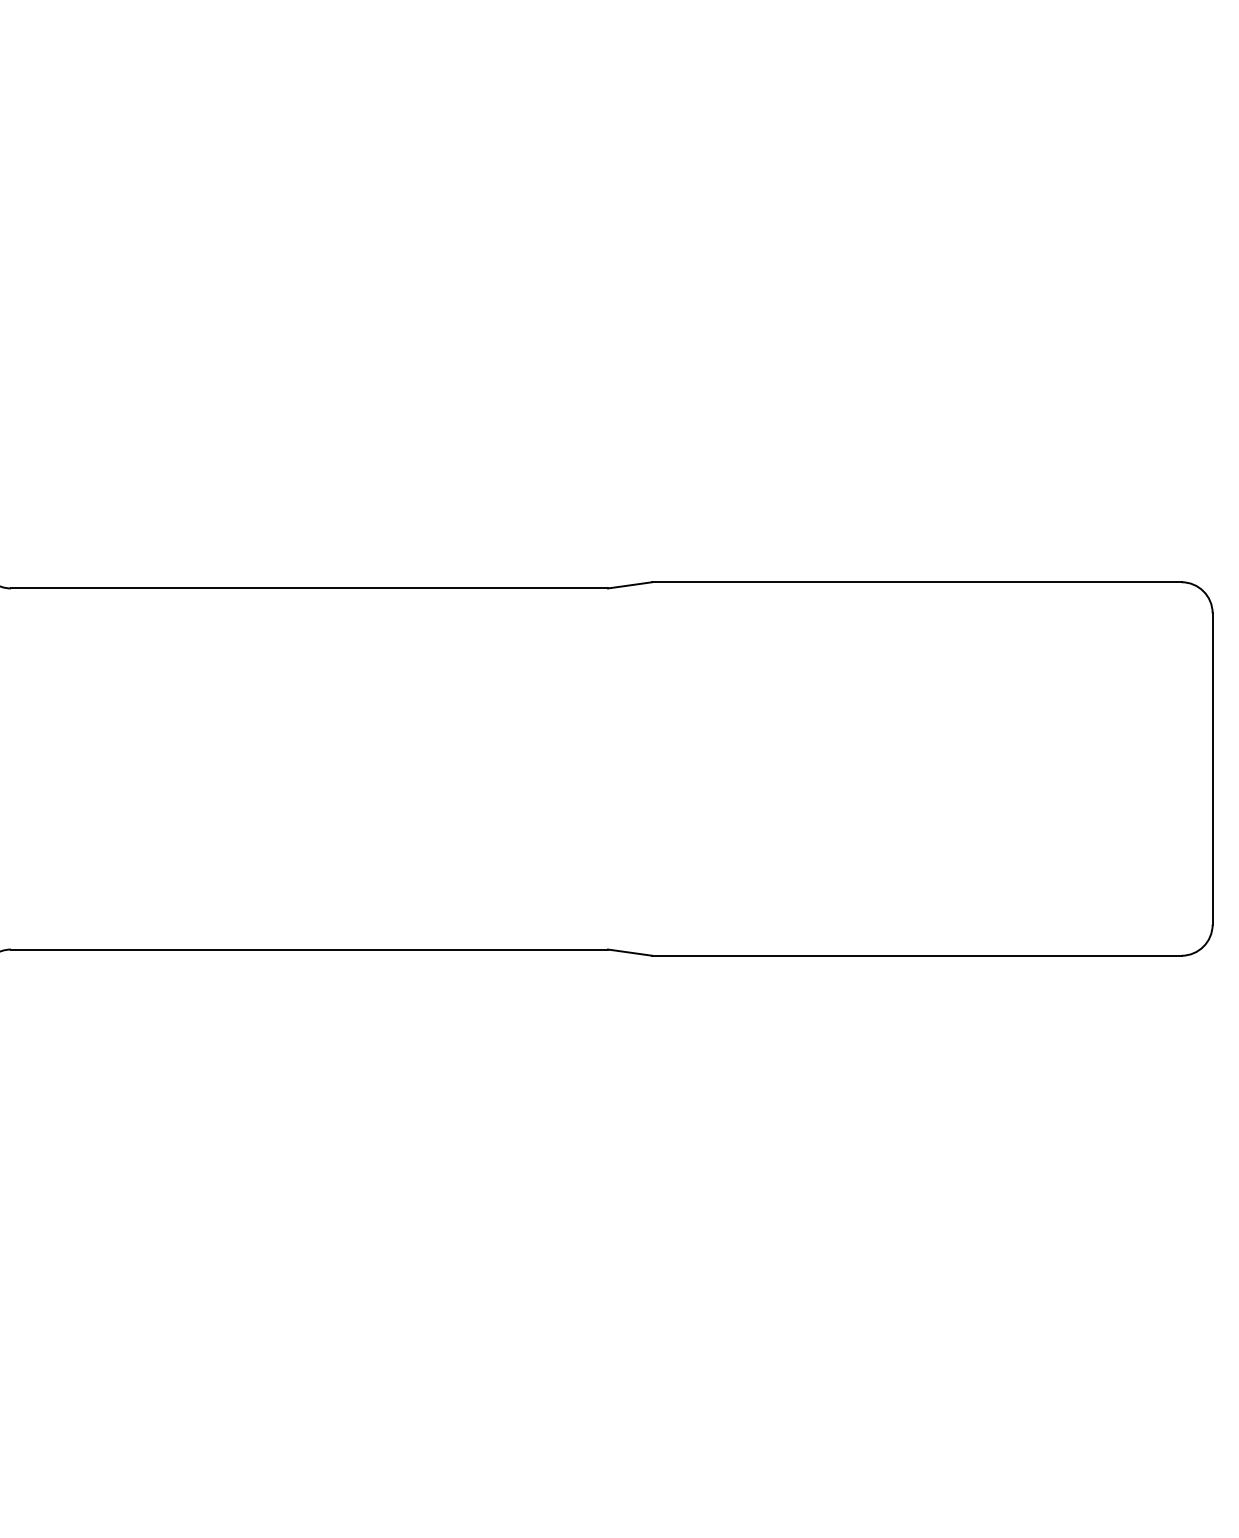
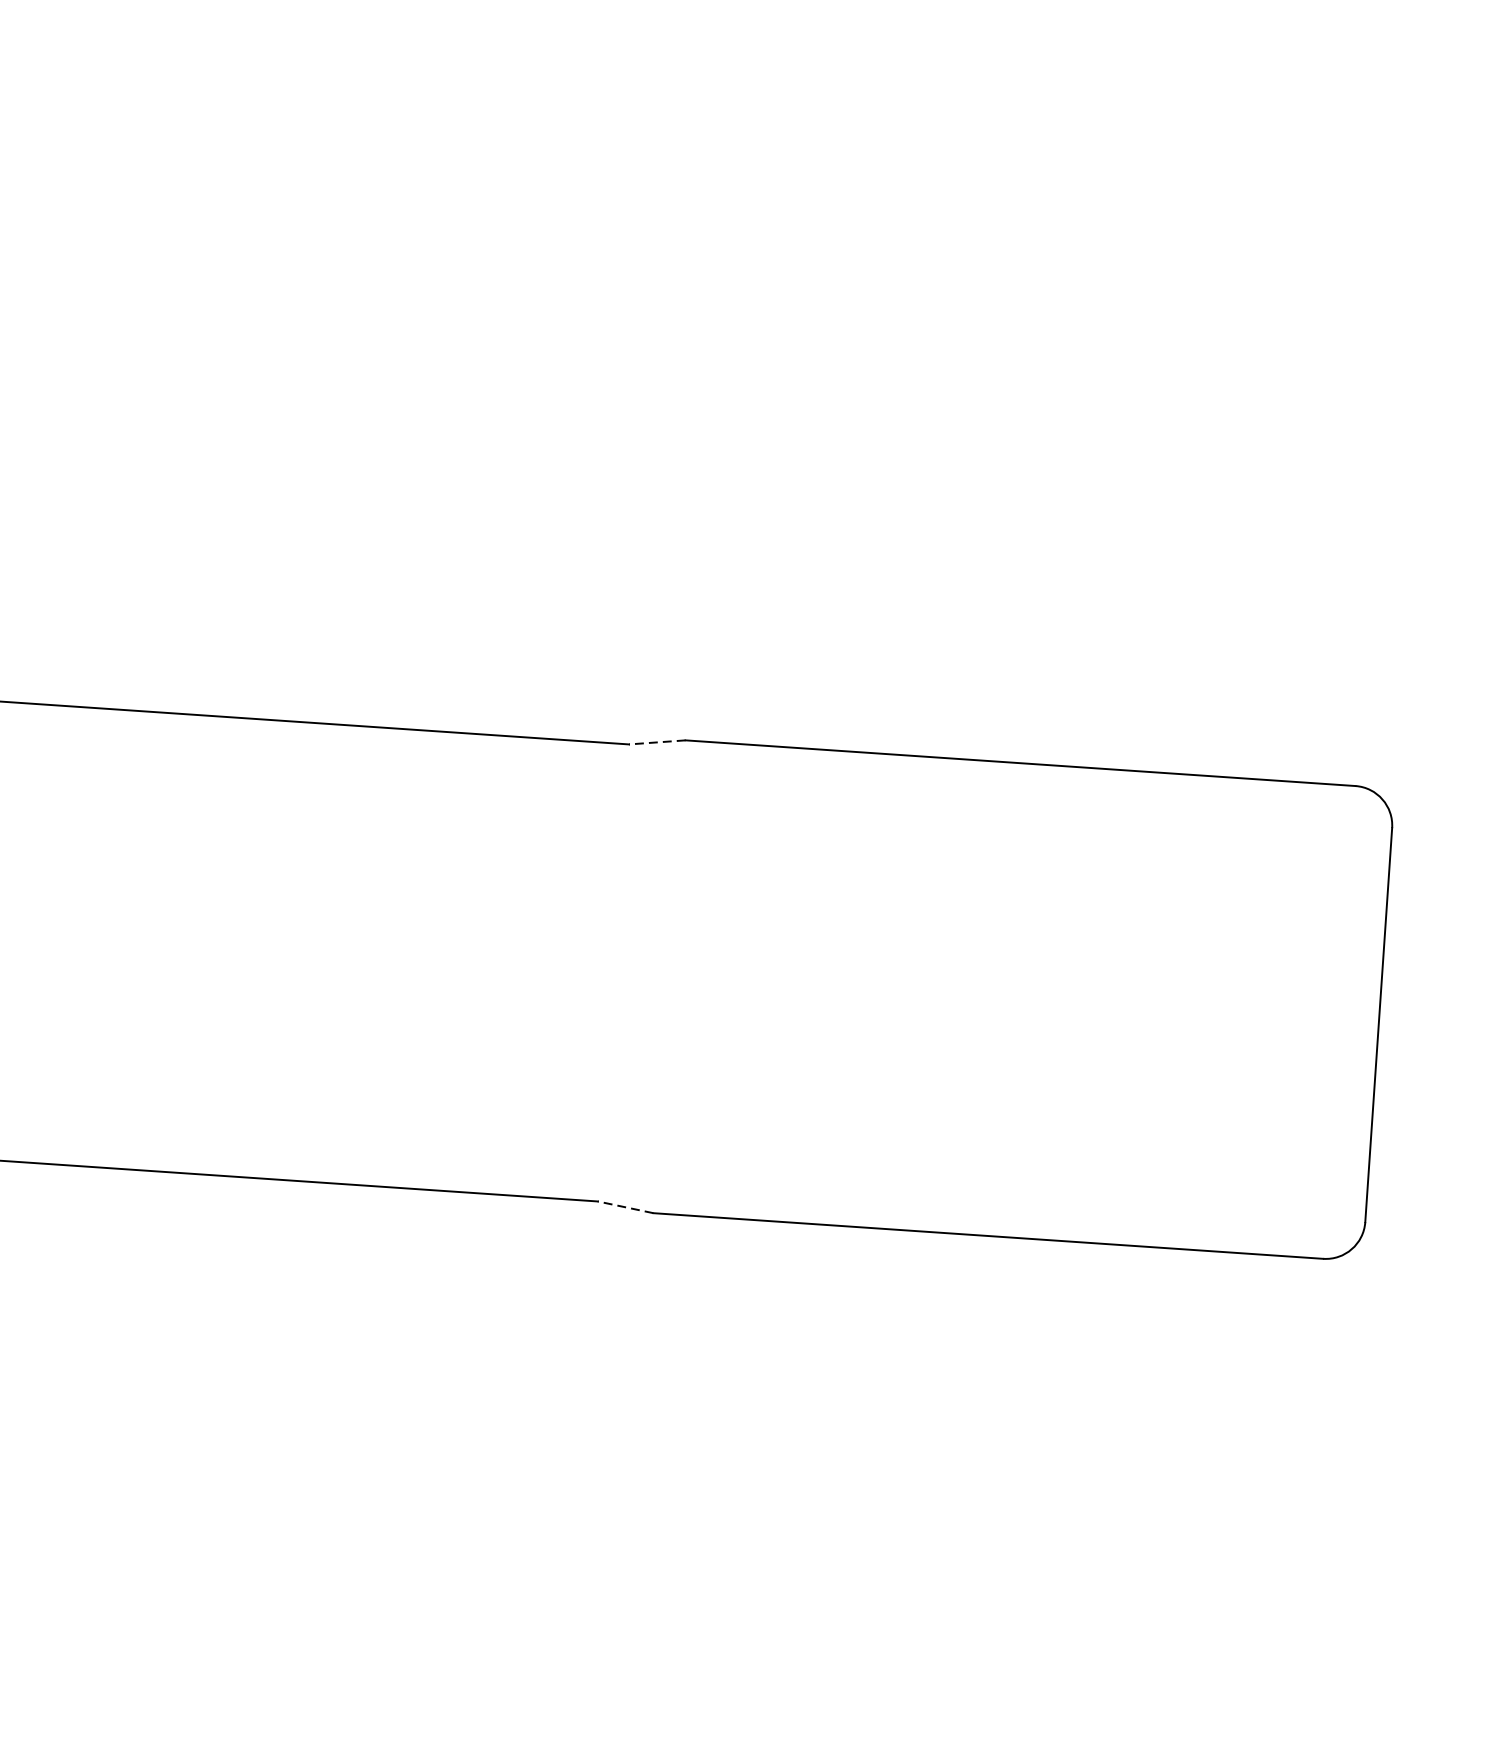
line: (629, 585) -> (656, 742), solid -> dashed
line: (629, 952) -> (624, 1207), solid -> dashed

